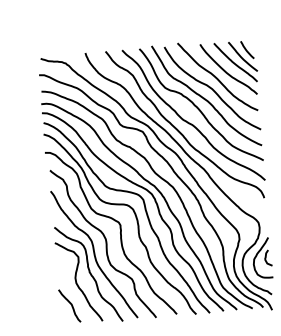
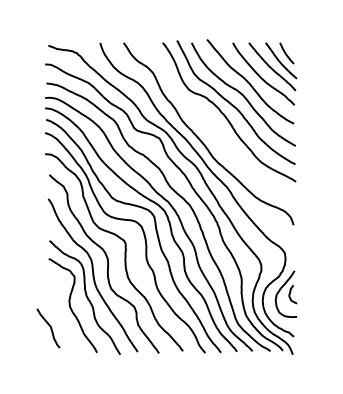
curve: (190, 123) -> (215, 132), removed
curve: (71, 305) -> (50, 328), moved

